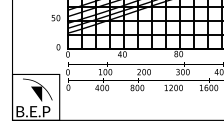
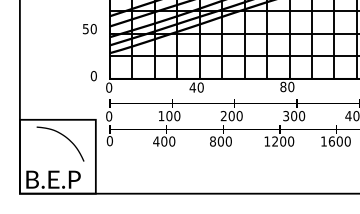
fill: (36, 94) -> (58, 152), removed

